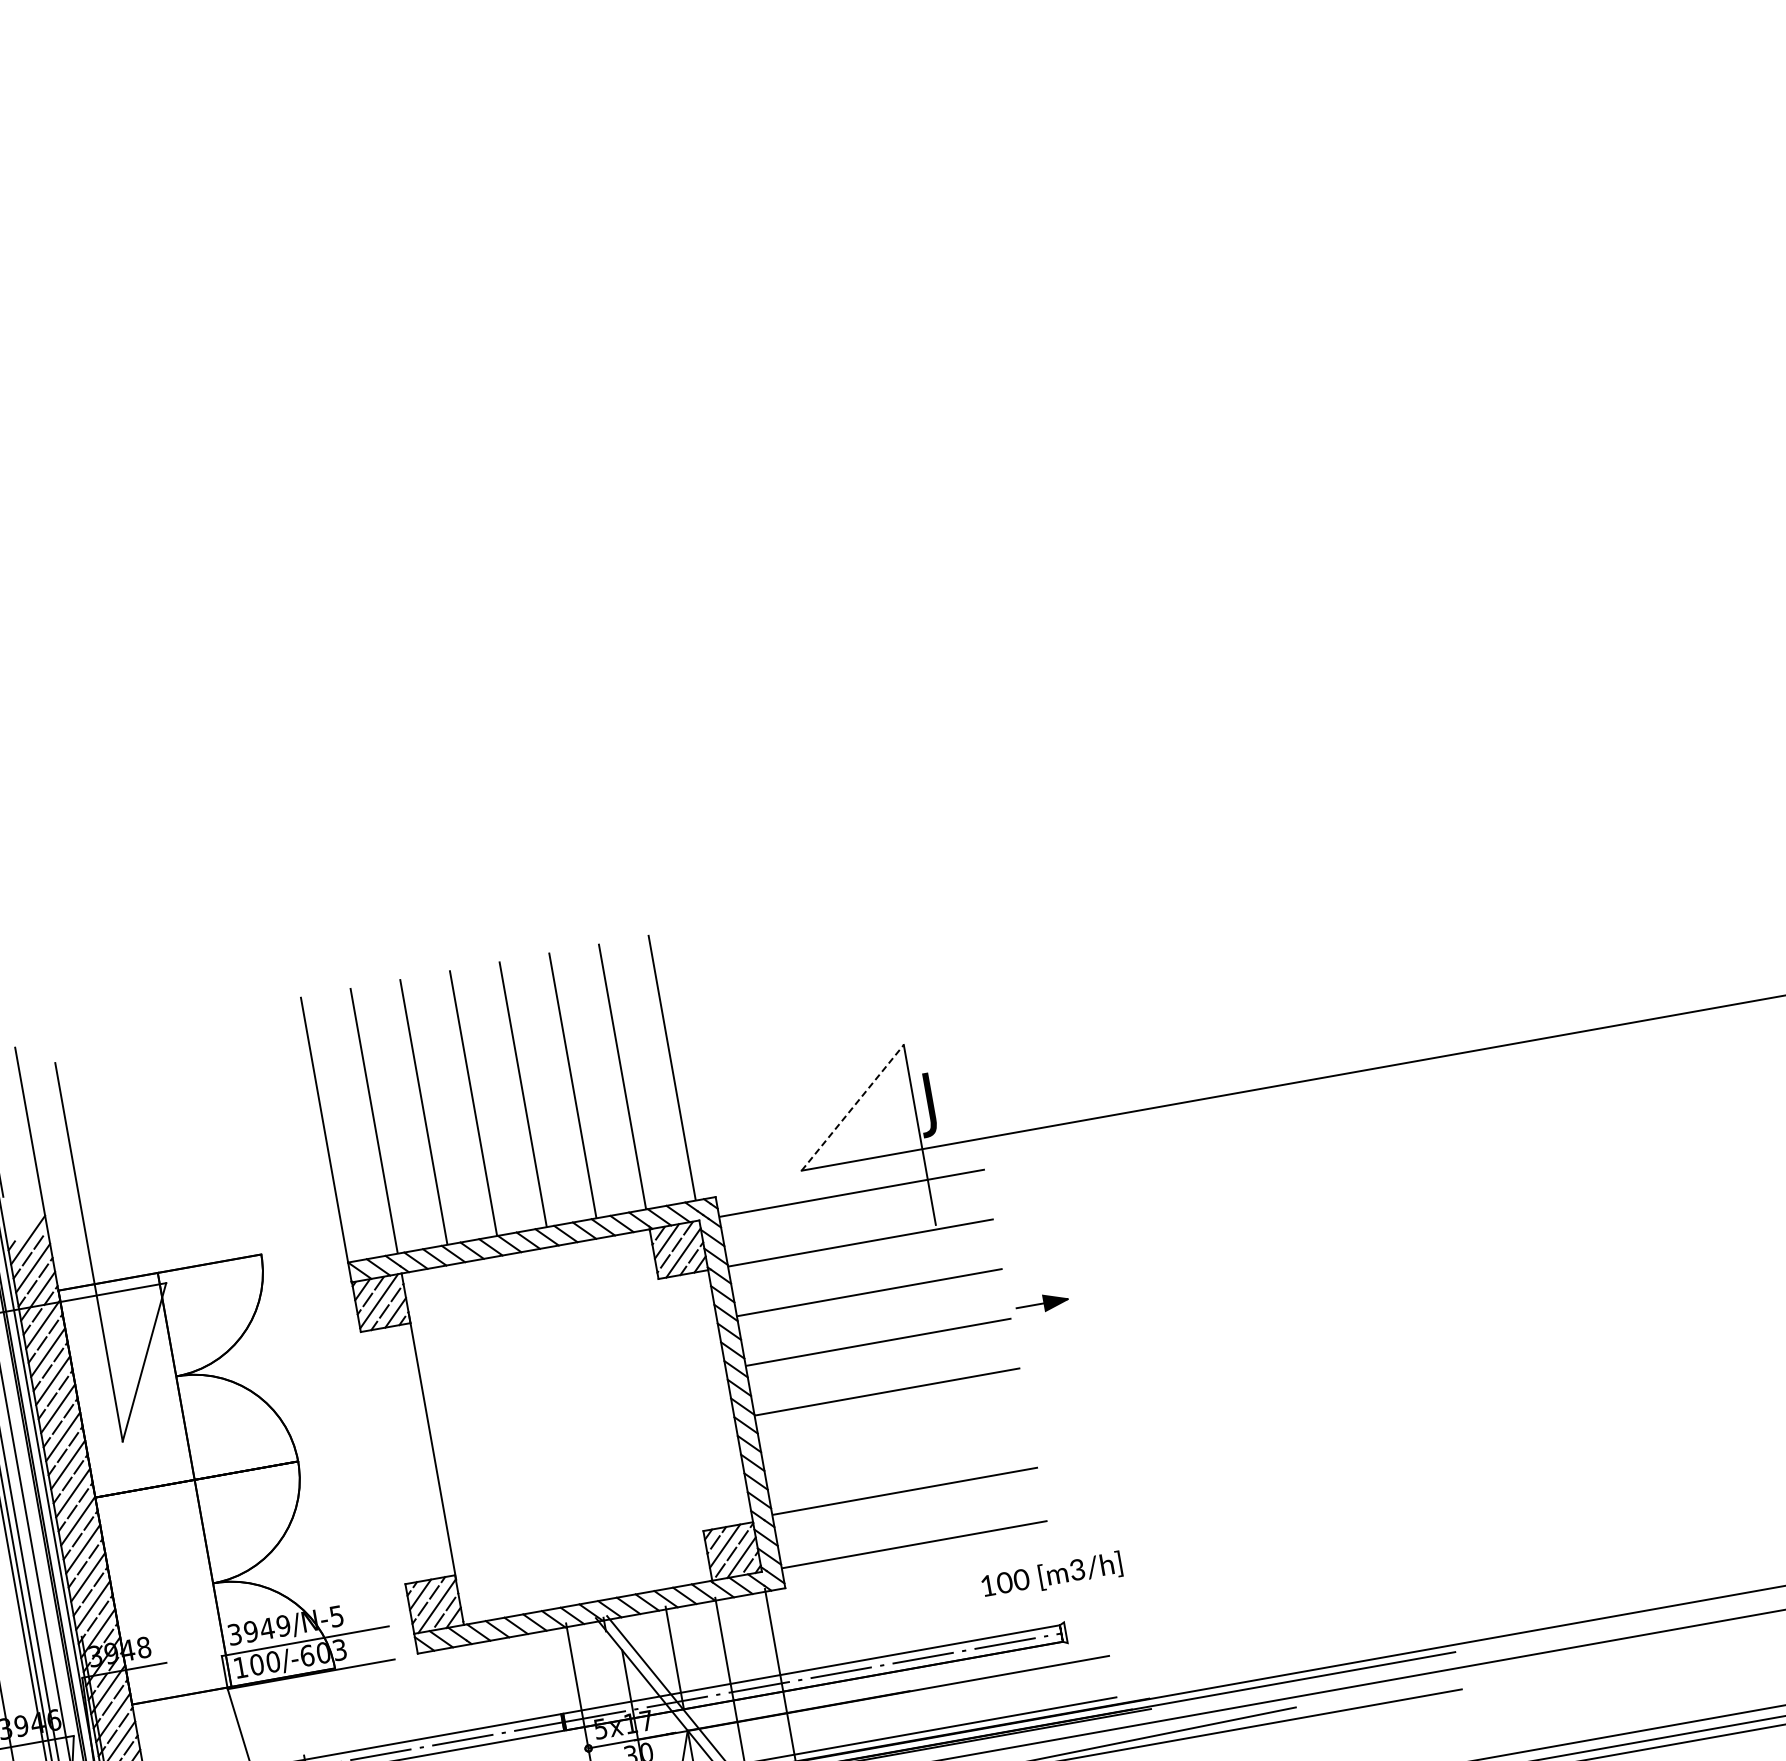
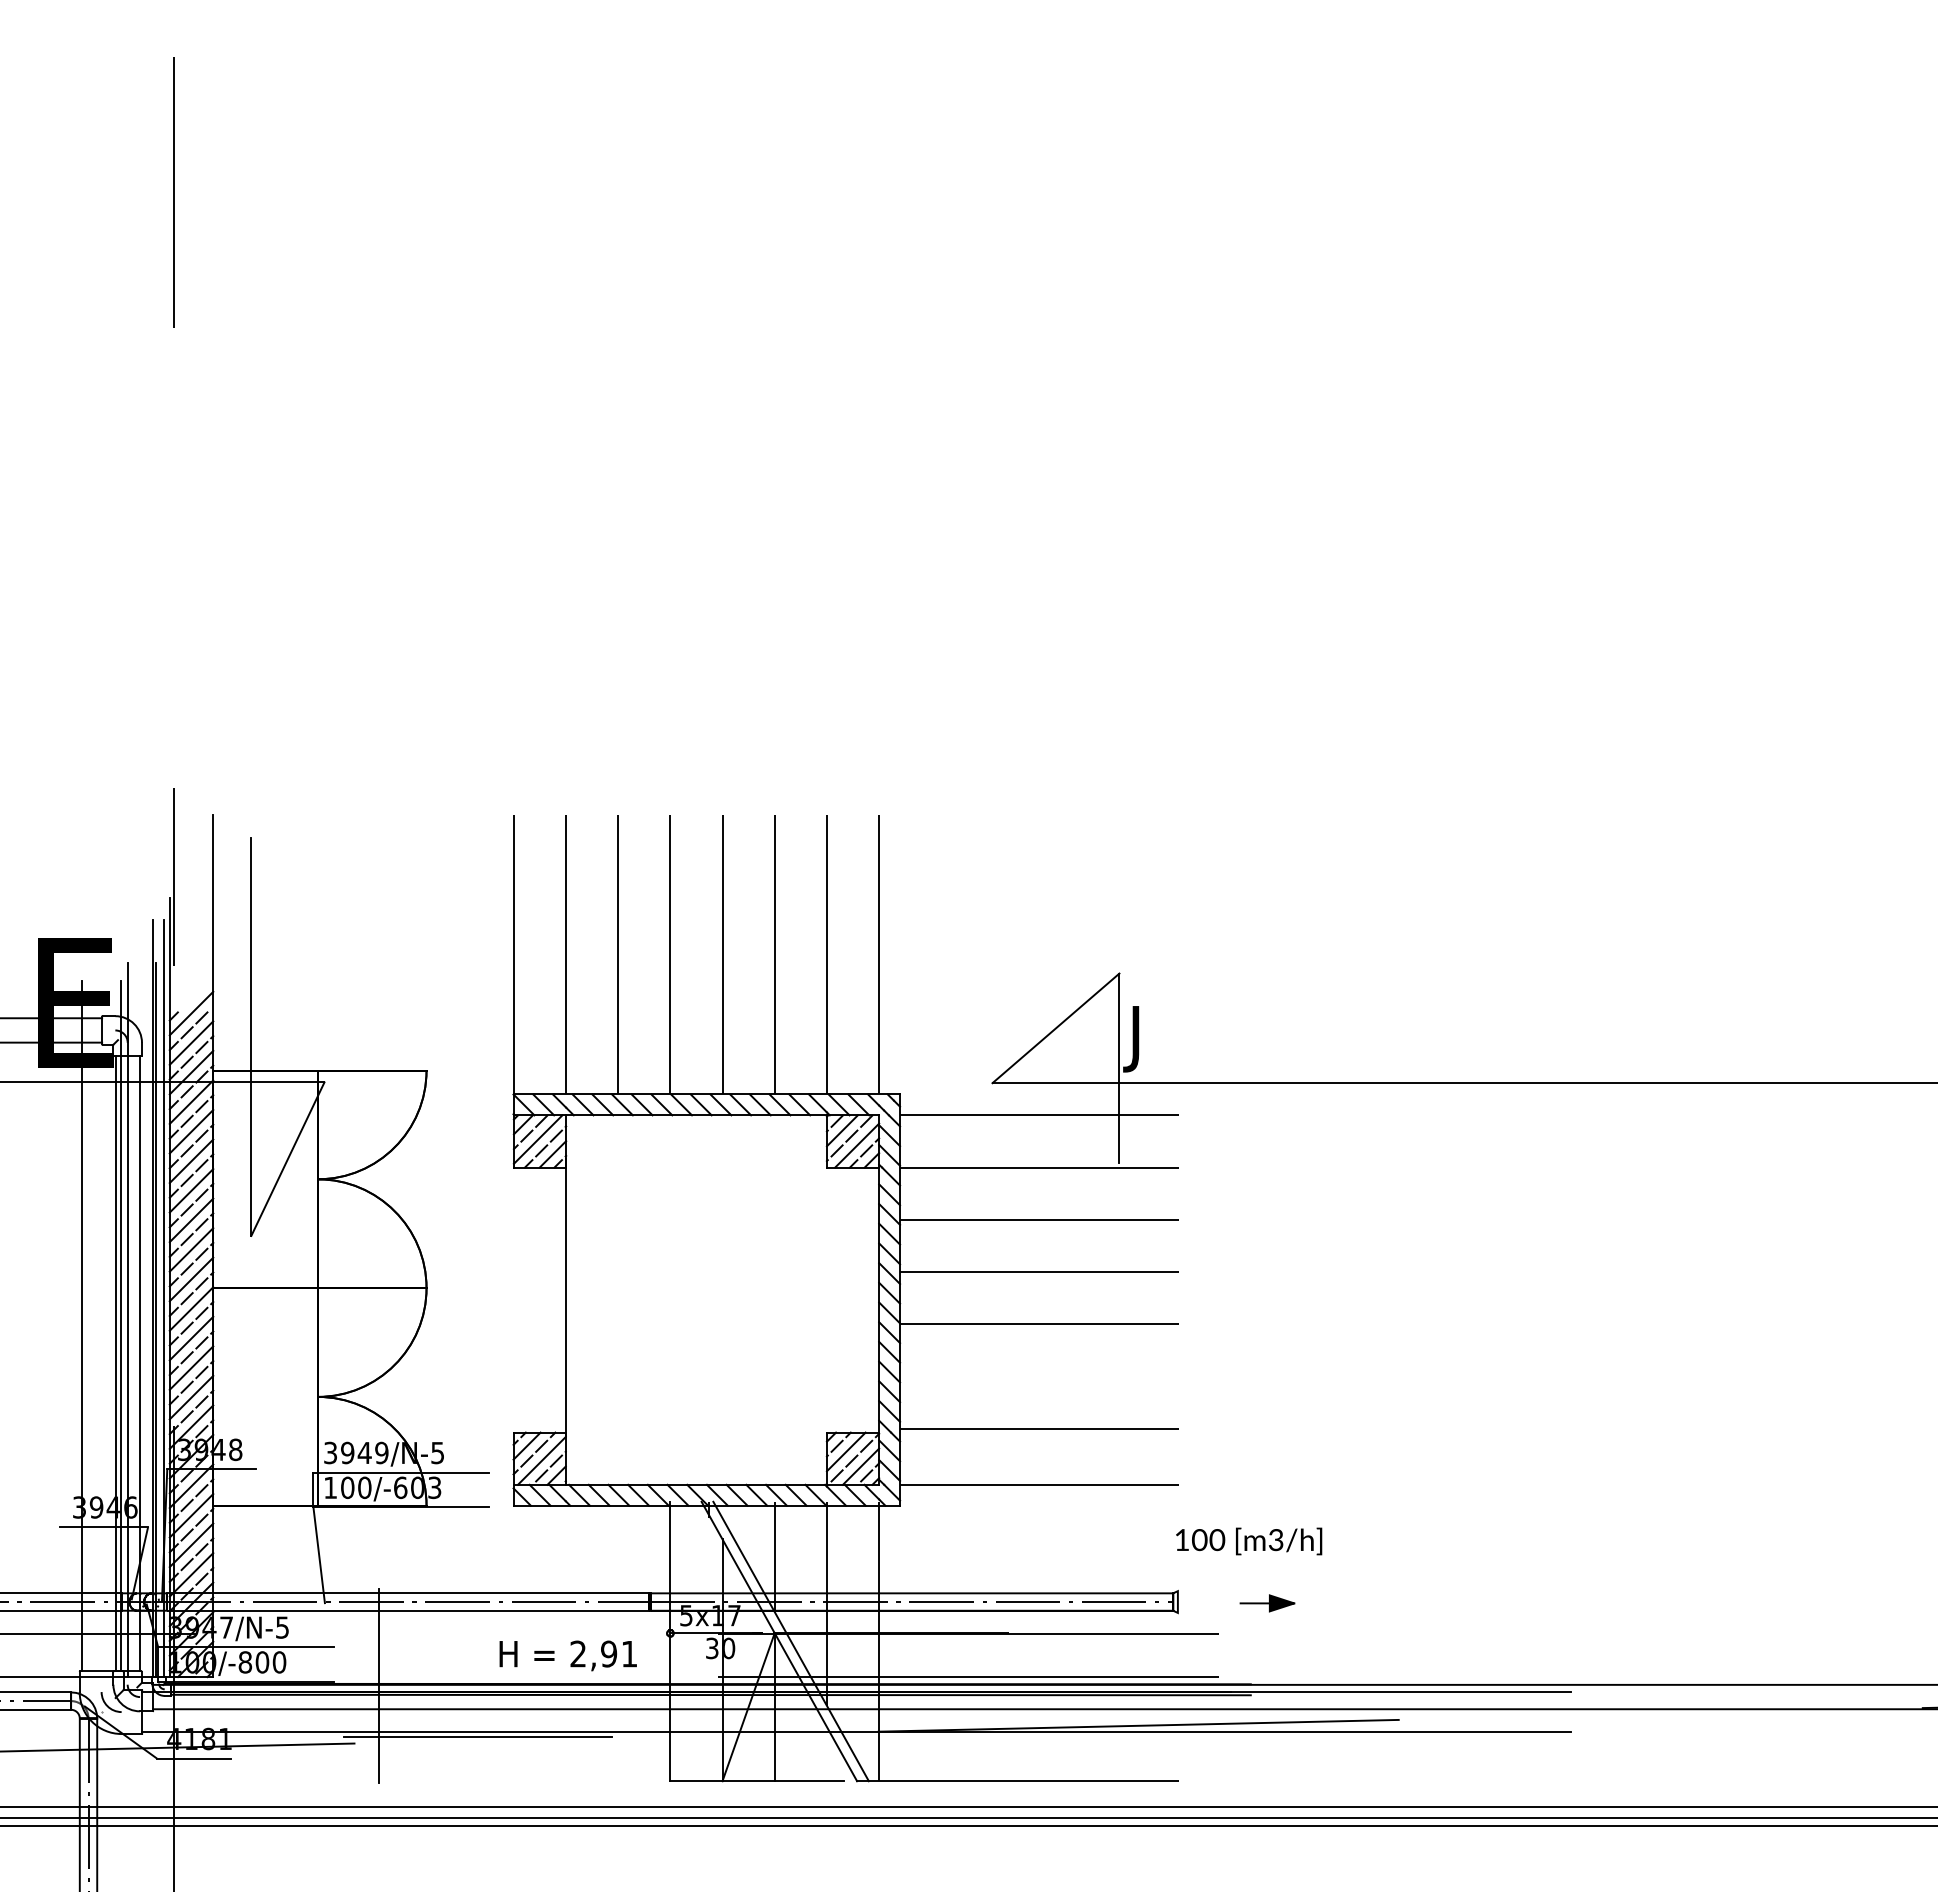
line: (852, 1108) -> (1055, 1028), dashed -> solid
part: (1042, 1303) -> (1267, 1603), moved
text: (1052, 1575) -> (1249, 1541), moved

